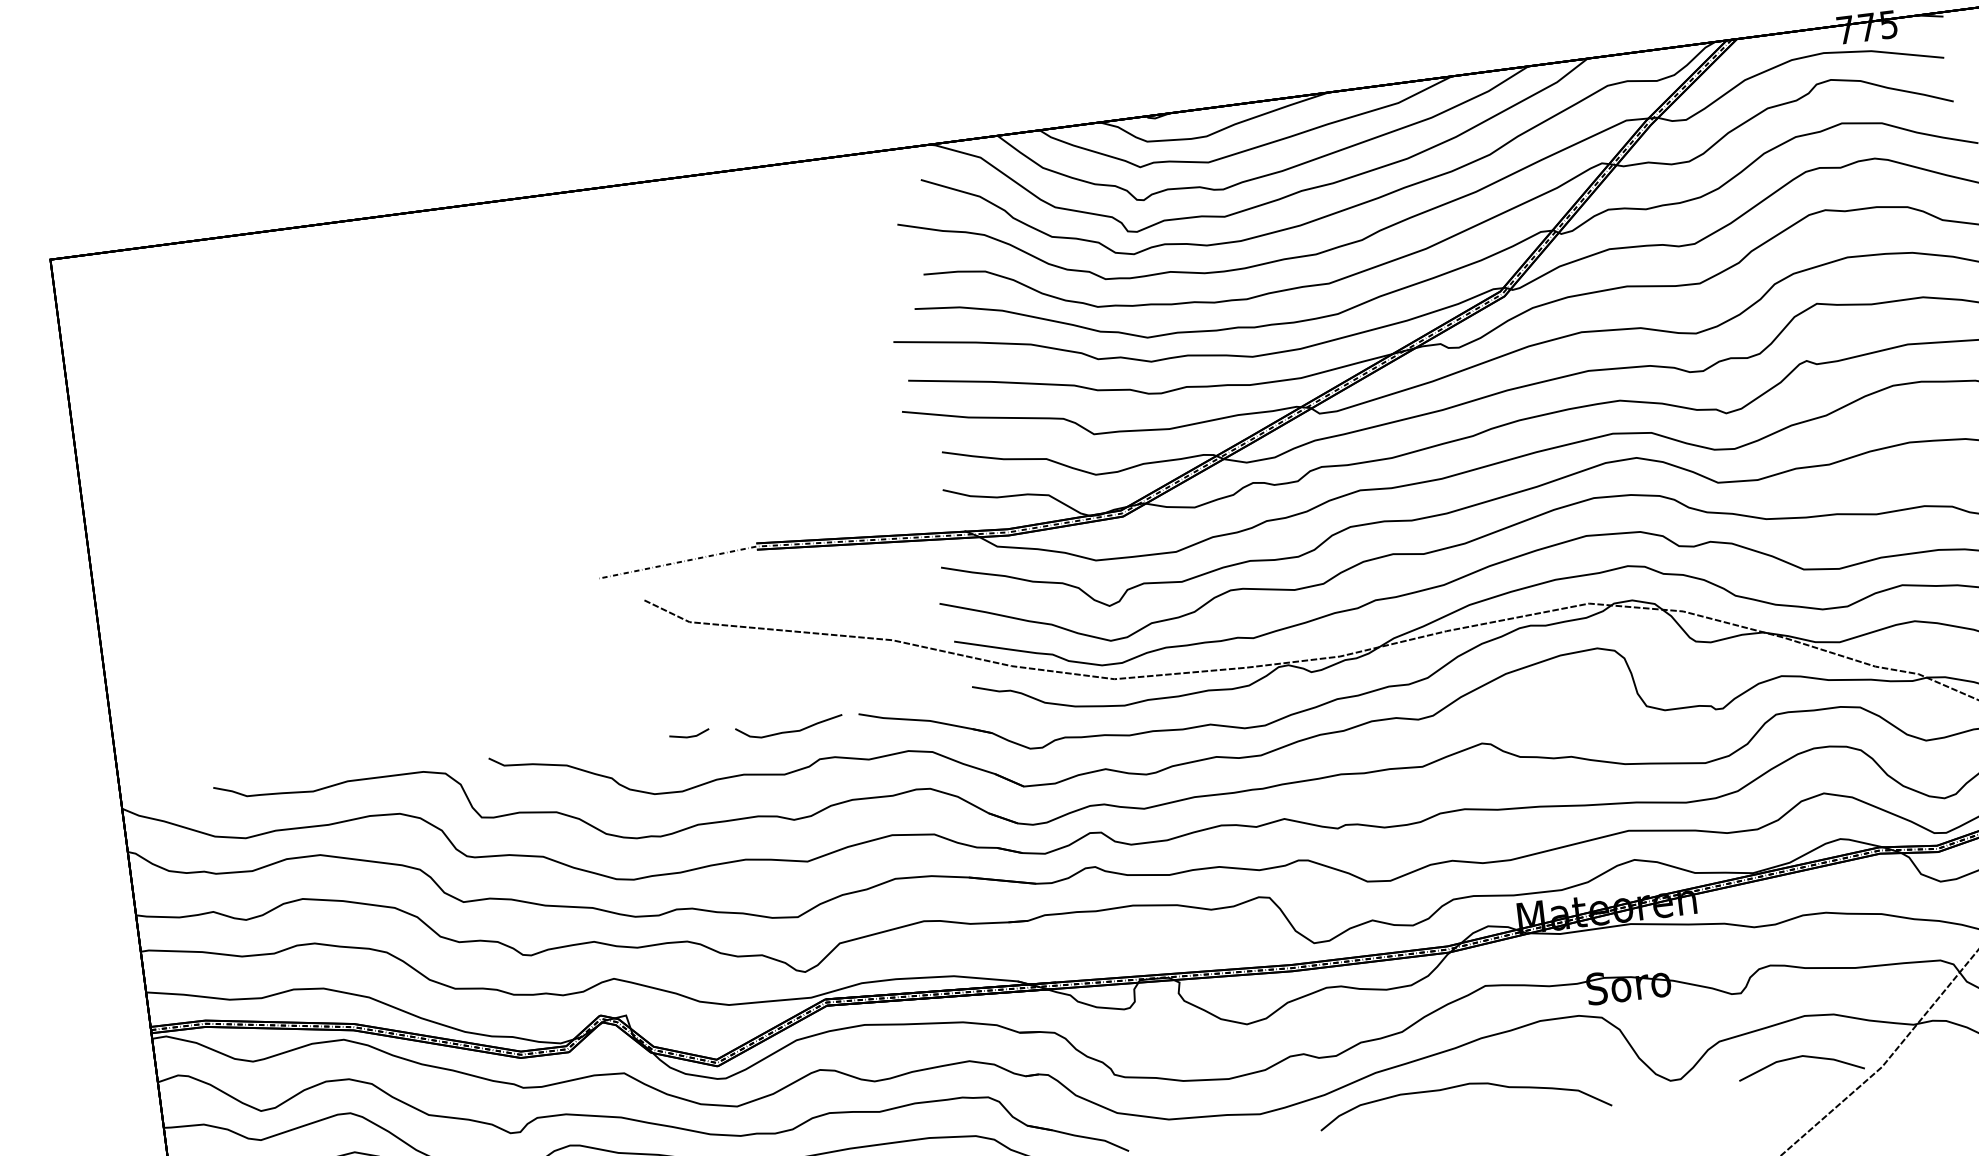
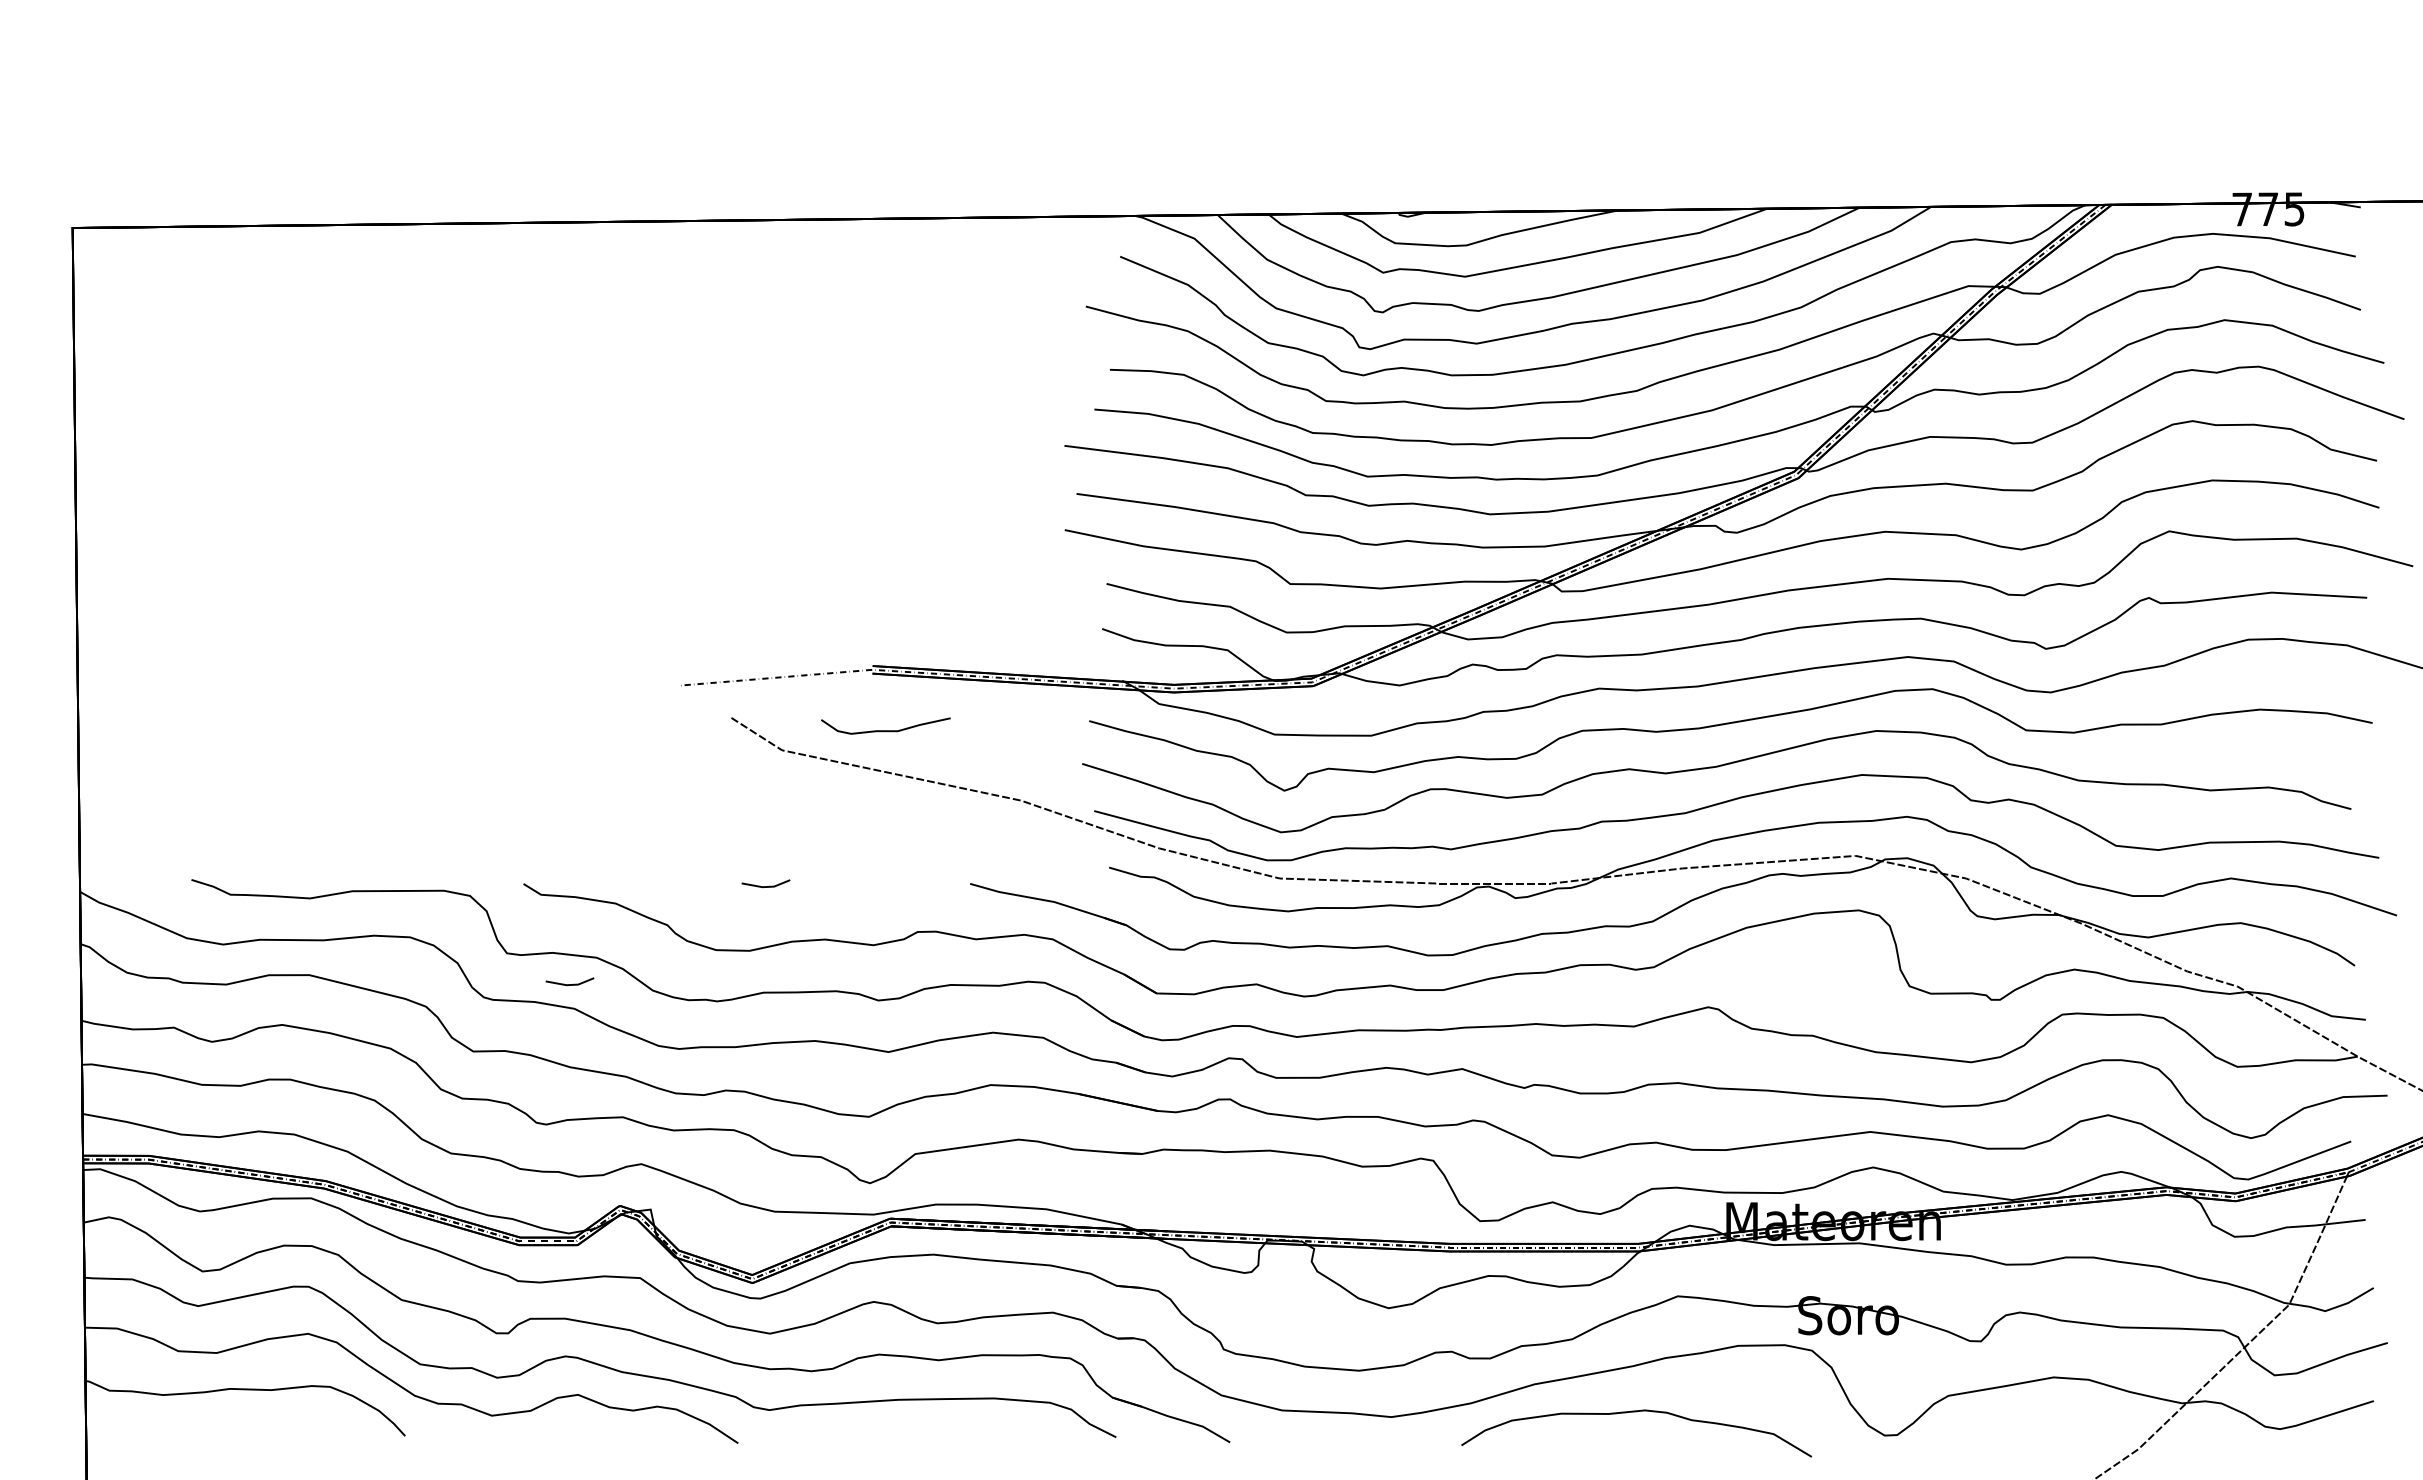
curve: (789, 731) -> (885, 730), moved
line: (536, 837) -> (569, 984), added
line: (1799, 1057) -> (2041, 1426), removed

